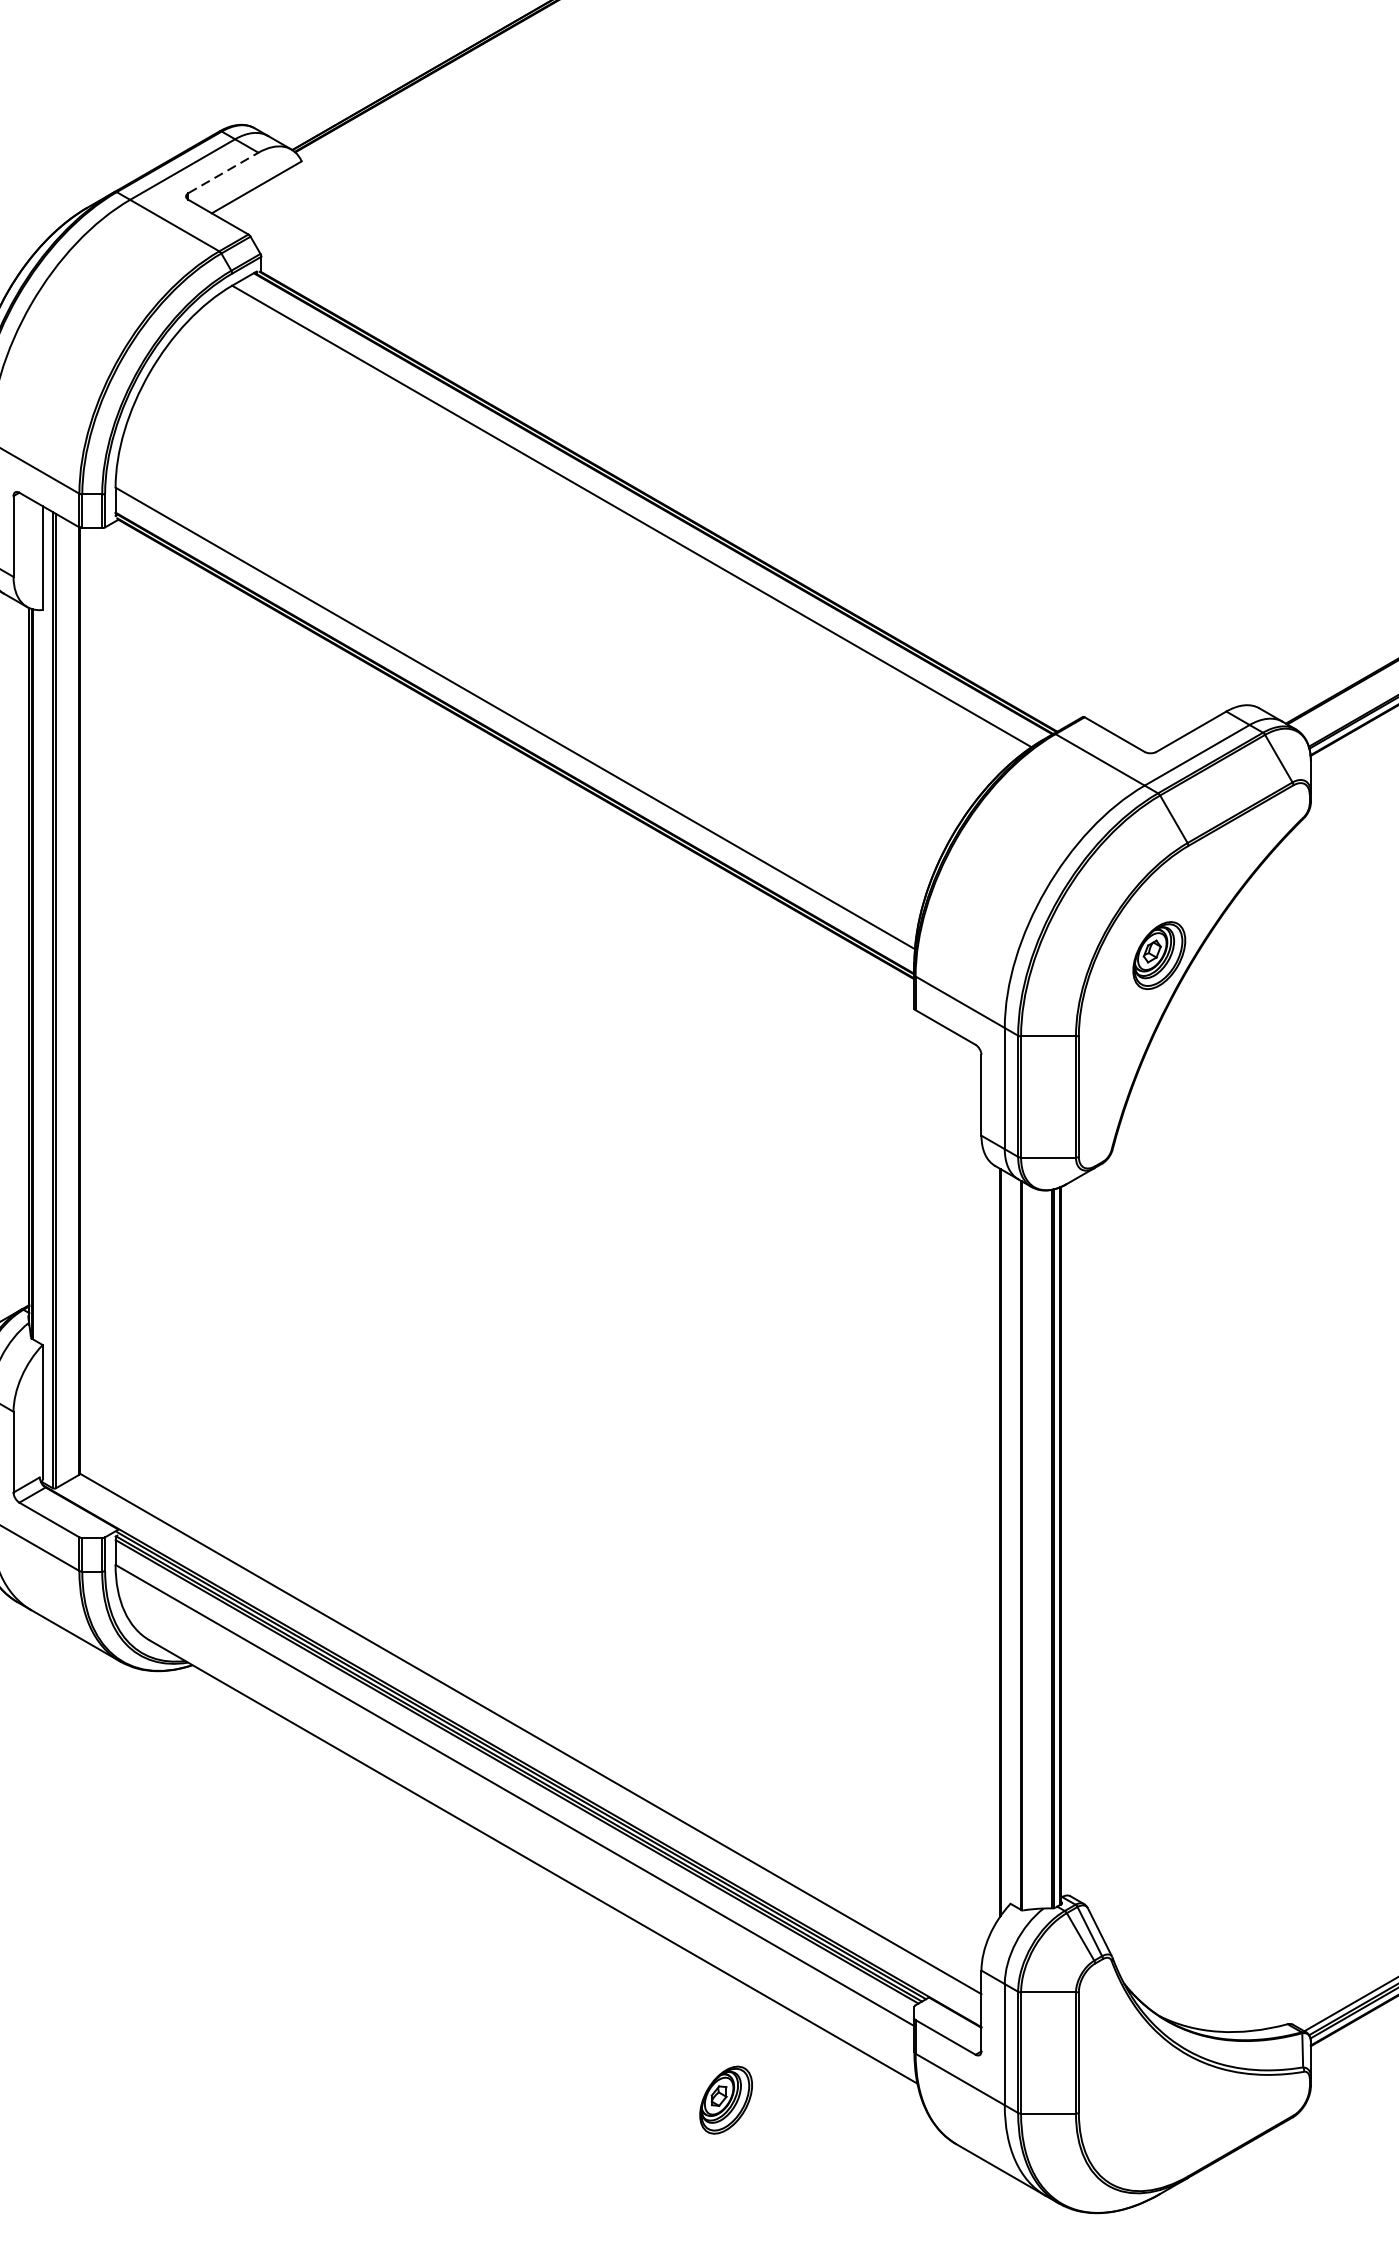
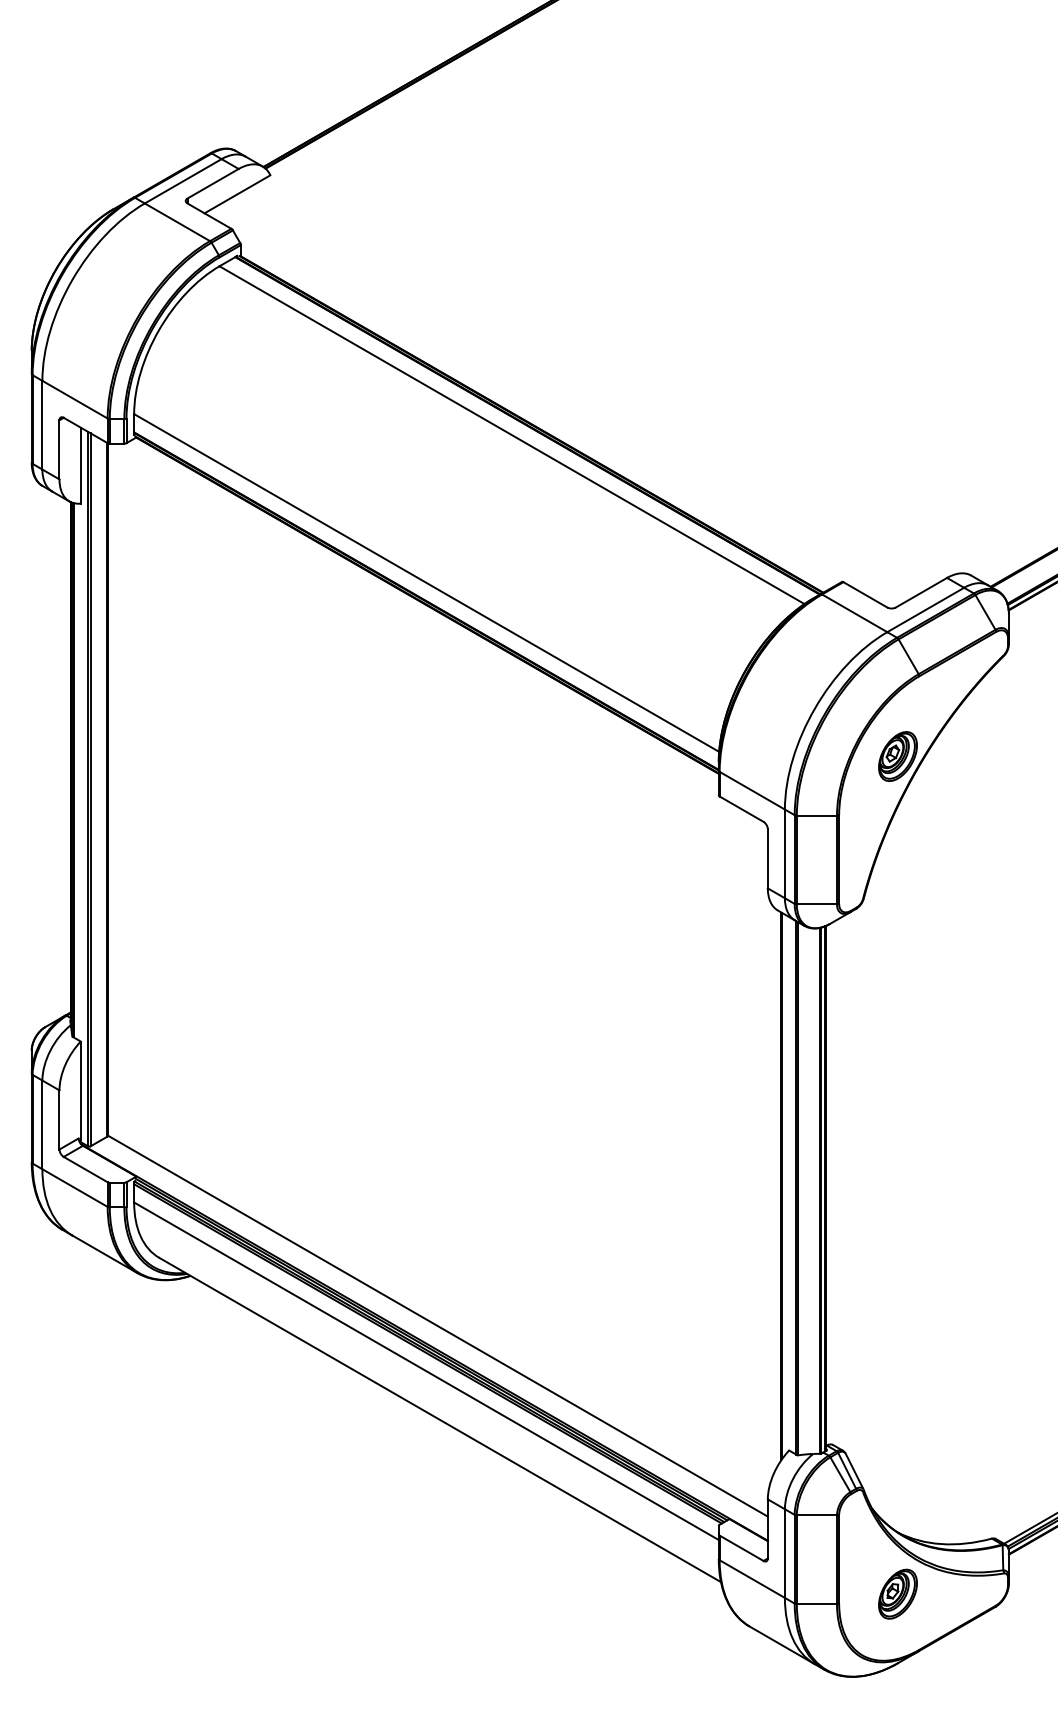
line: (224, 172) -> (213, 183), dashed -> solid
part: (725, 2099) -> (897, 1593), moved

